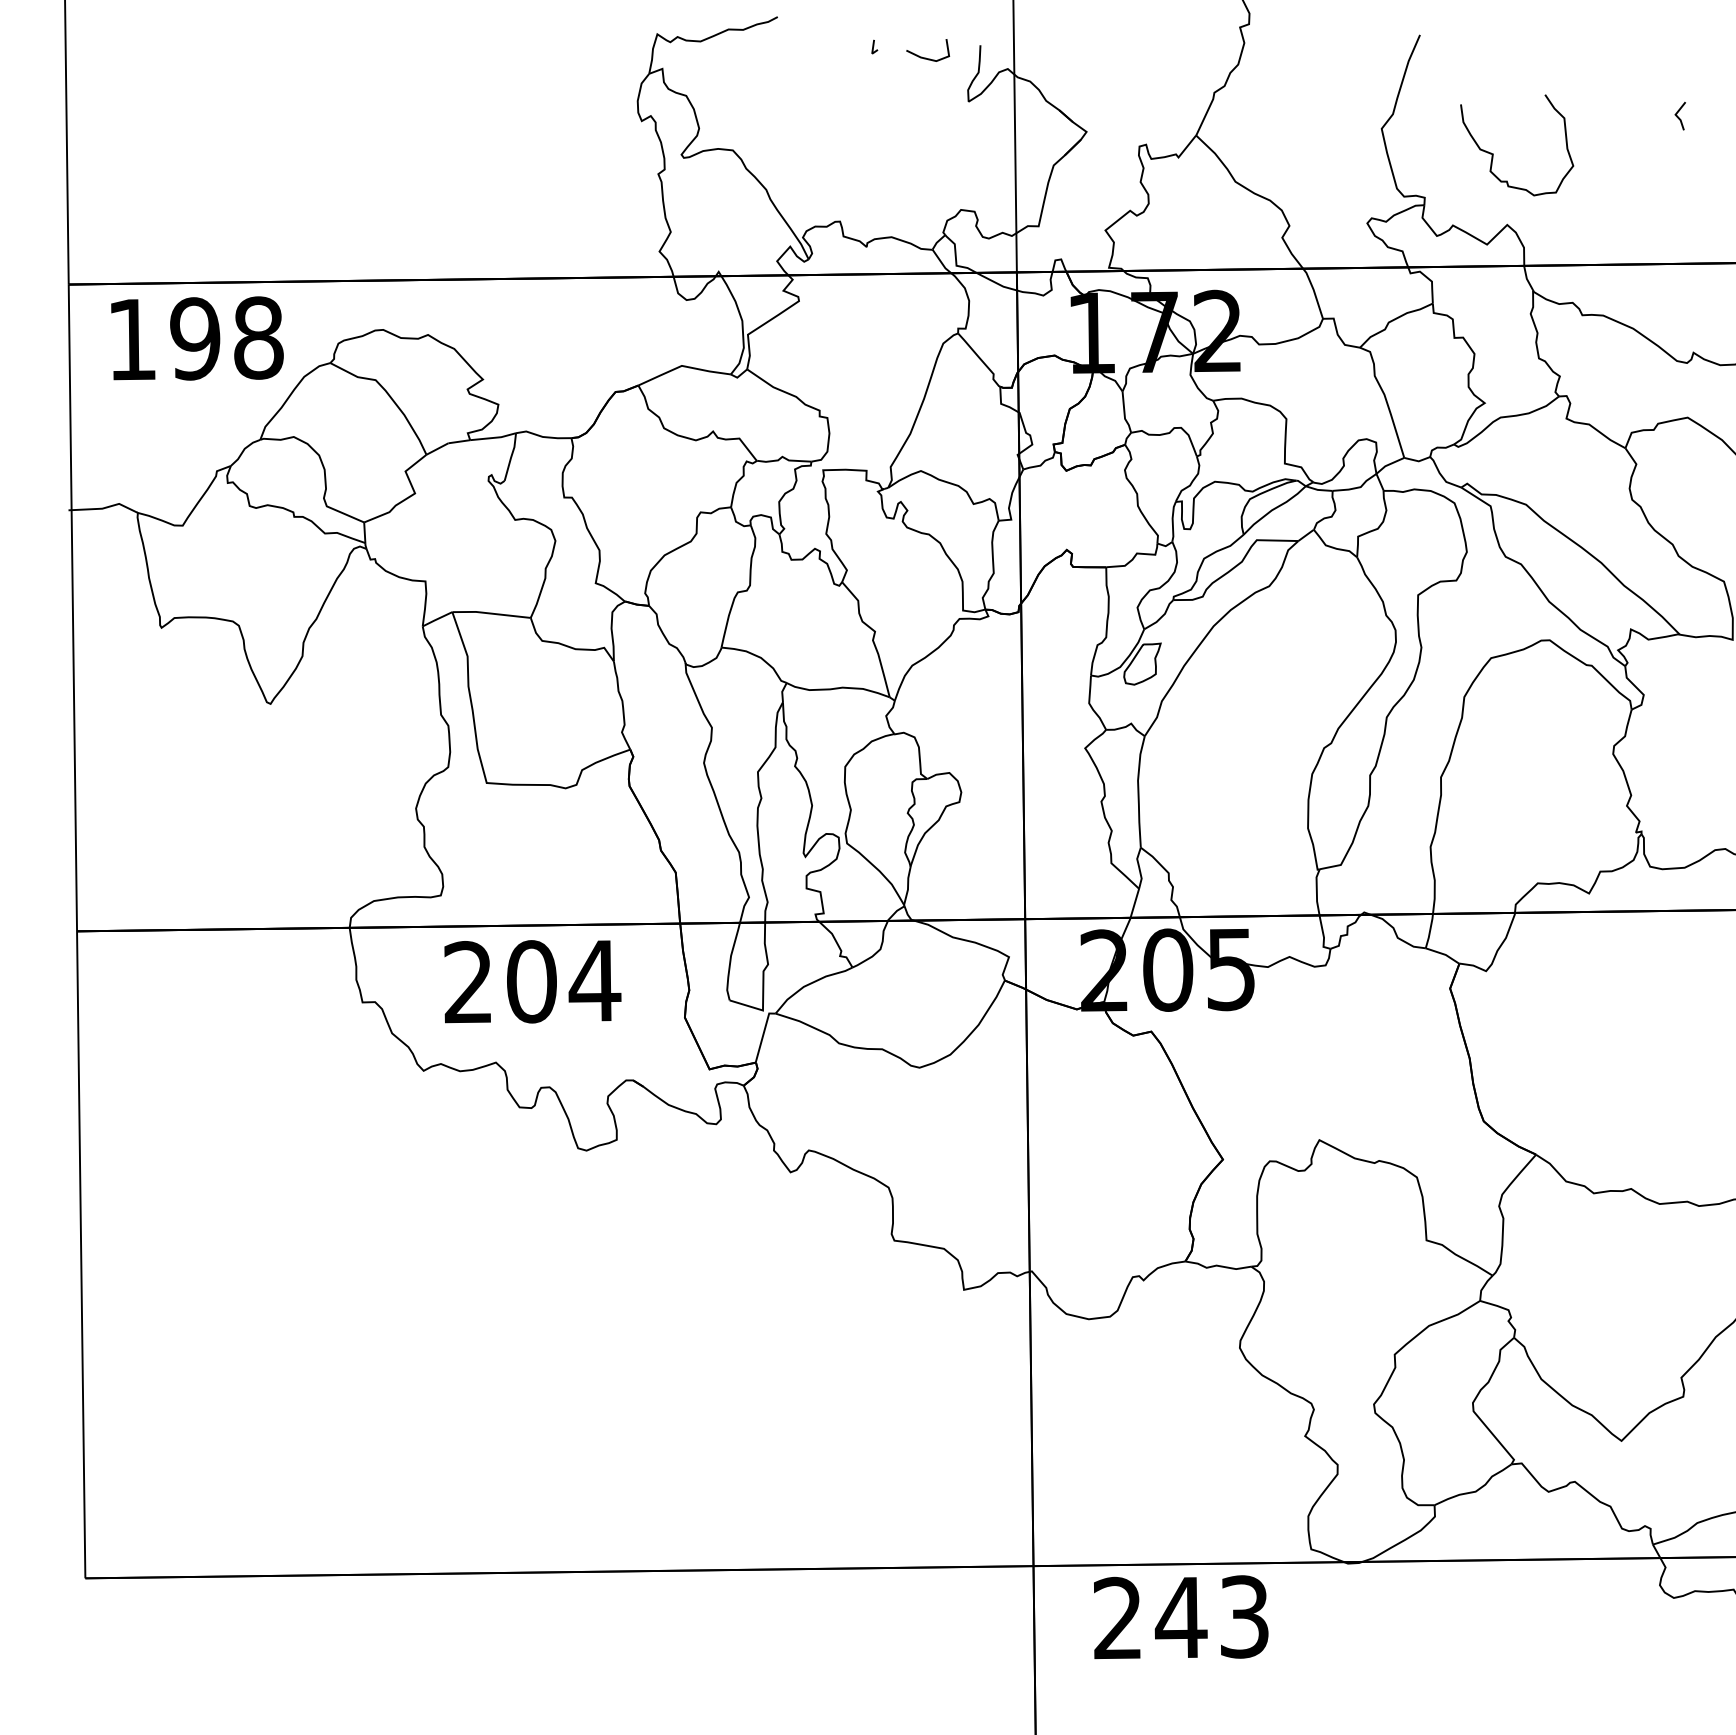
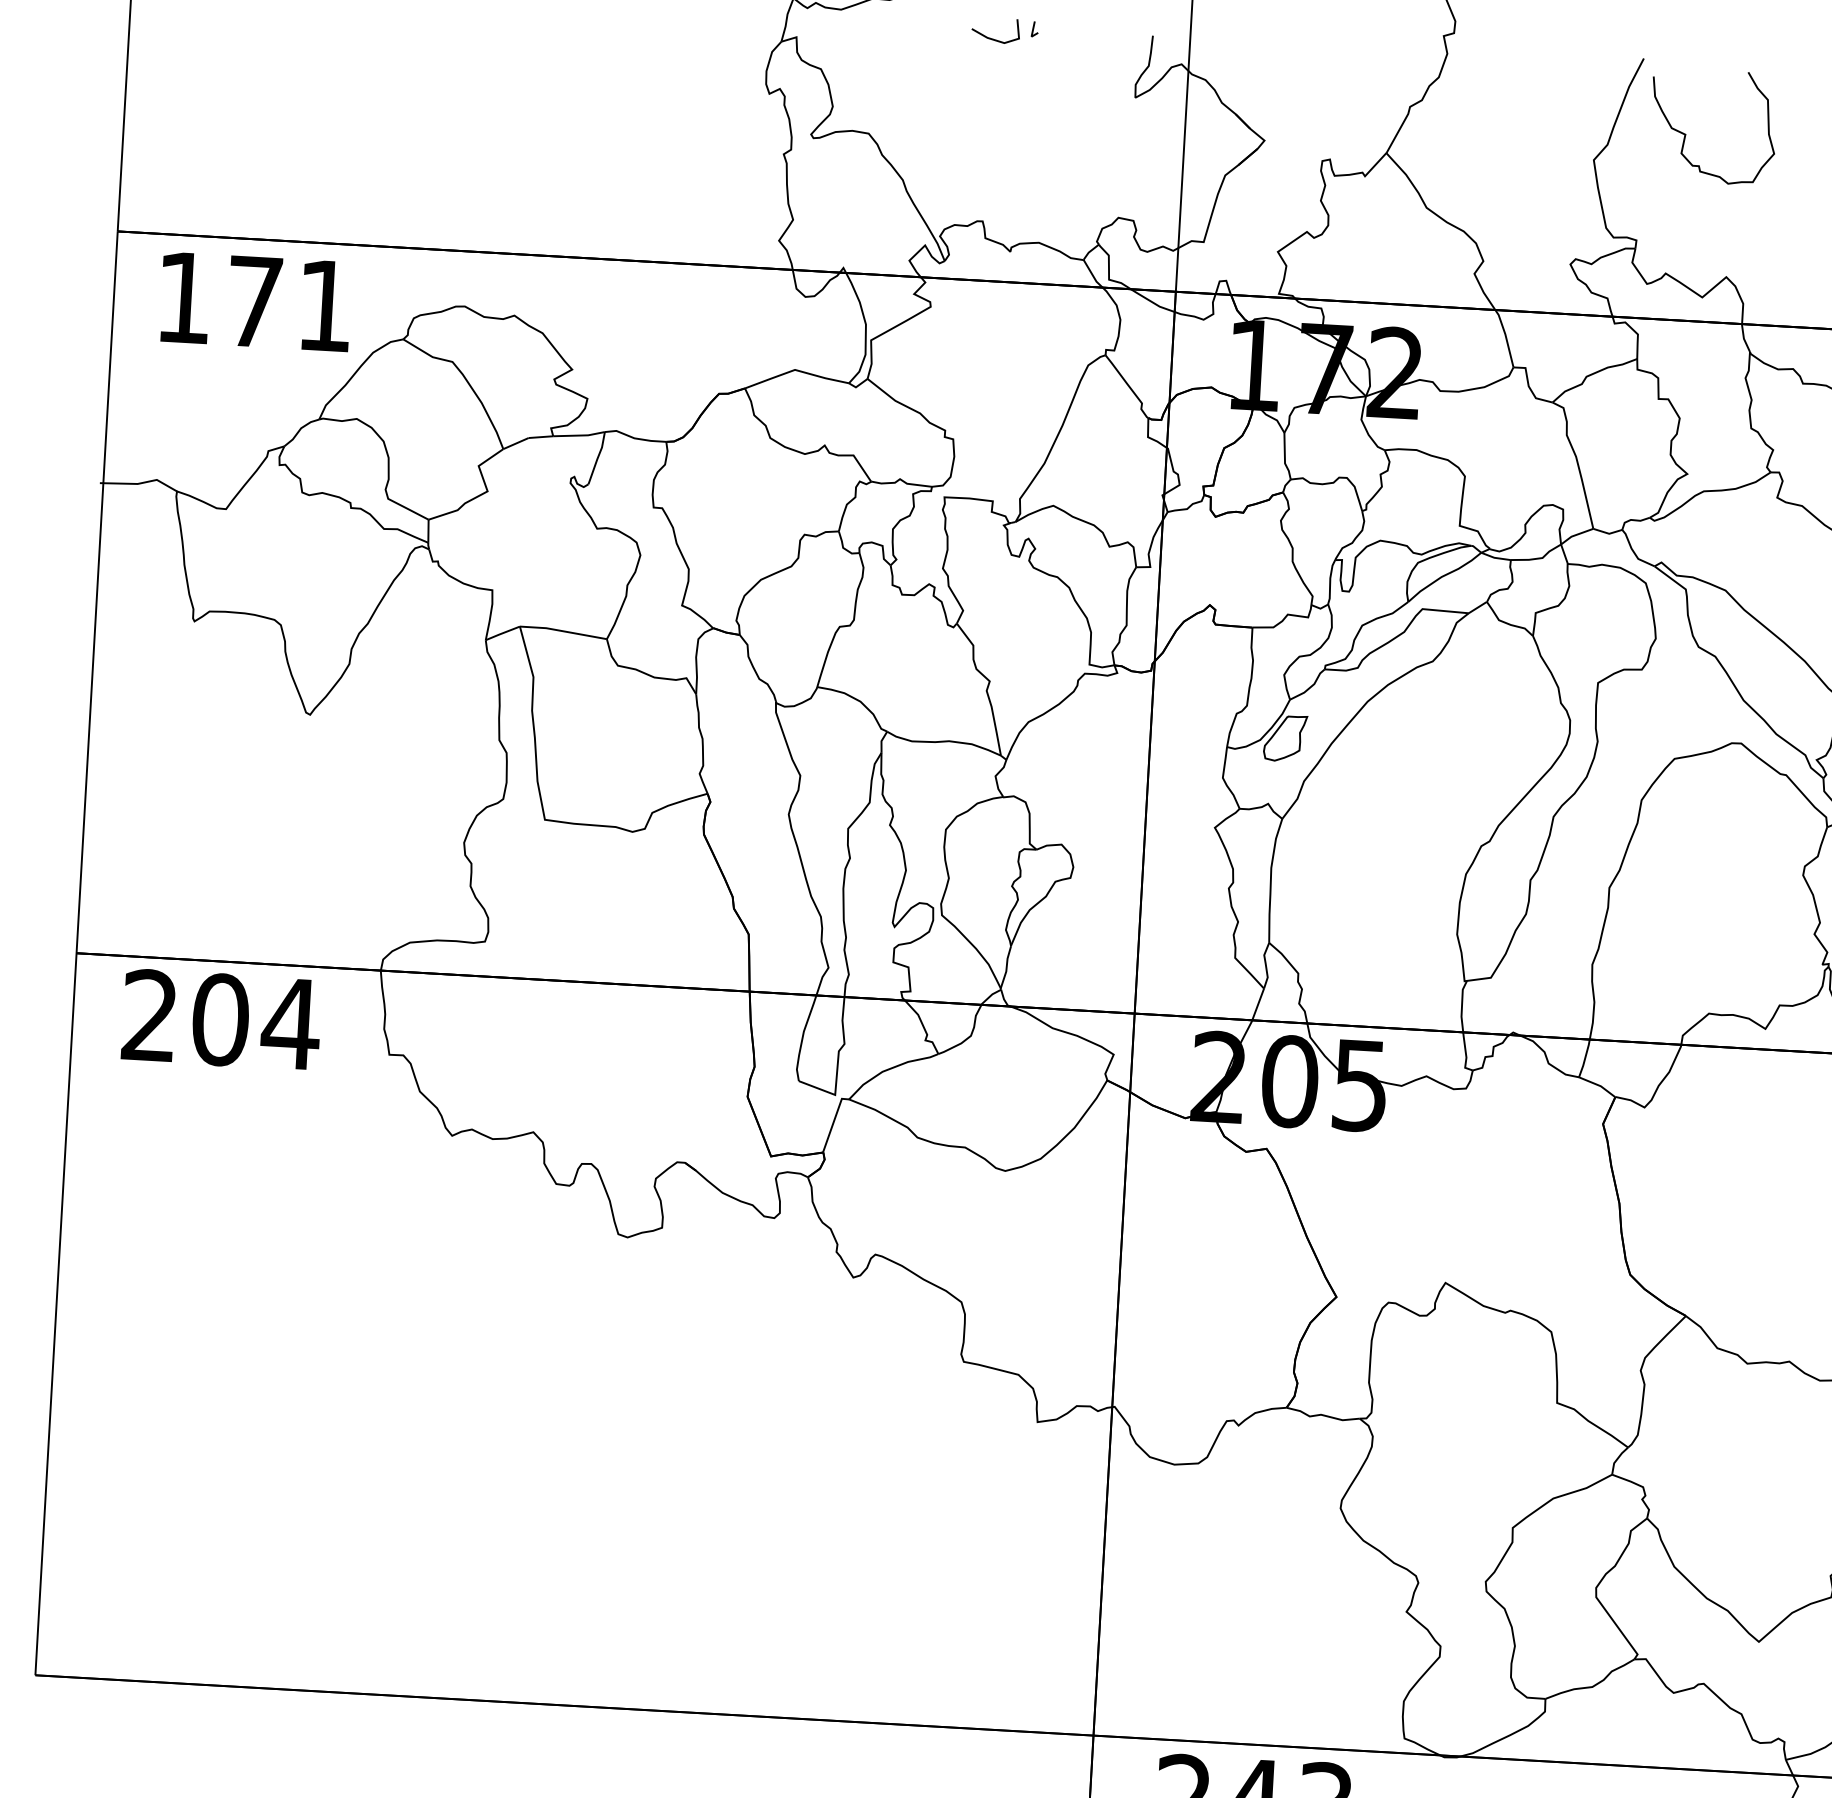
line: (926, 57) -> (993, 38), moved
curve: (1493, 153) -> (1686, 133), moved
text: (226, 338) -> (289, 303), 198 -> 171
text: (532, 981) -> (221, 1019), moved

